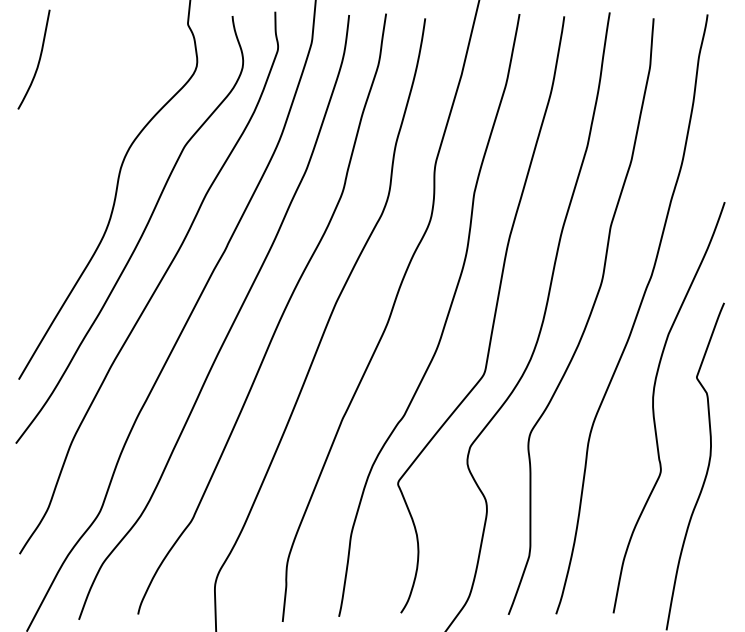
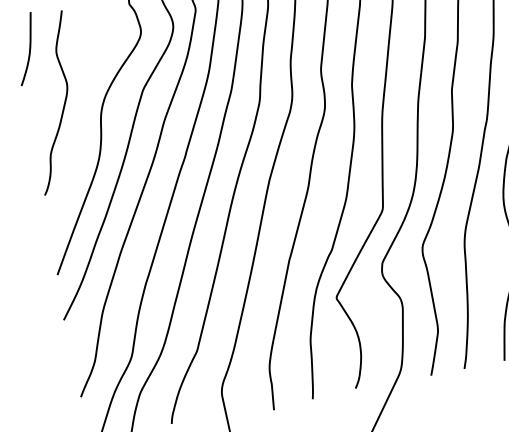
curve: (71, 146) -> (63, 104), added

